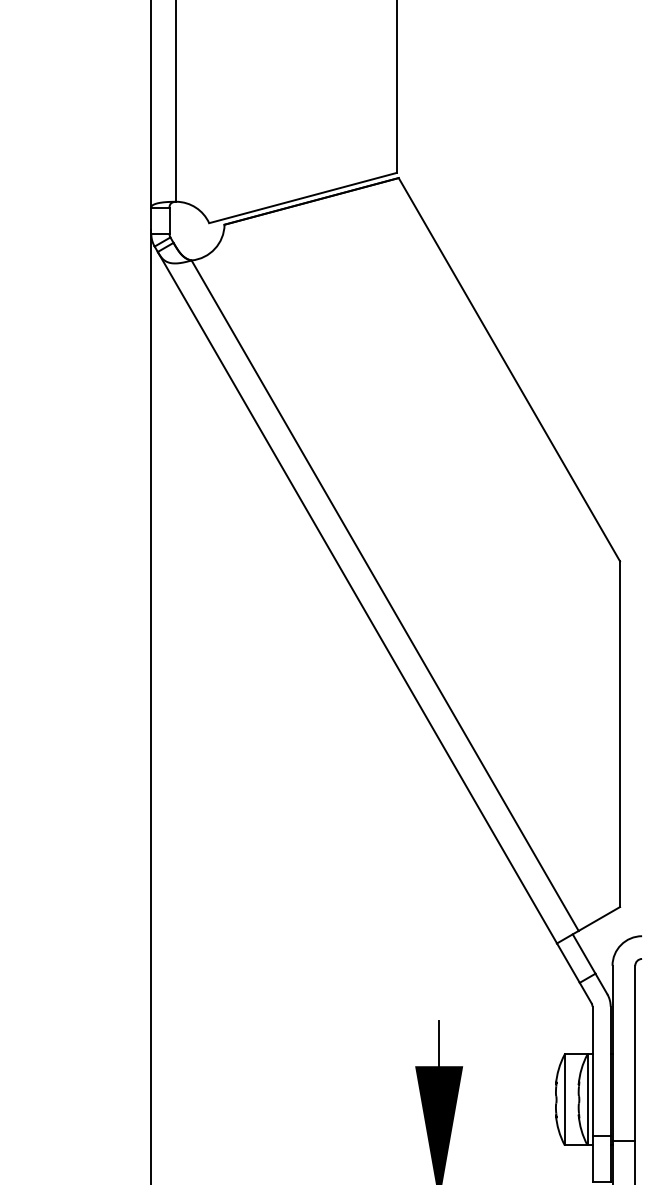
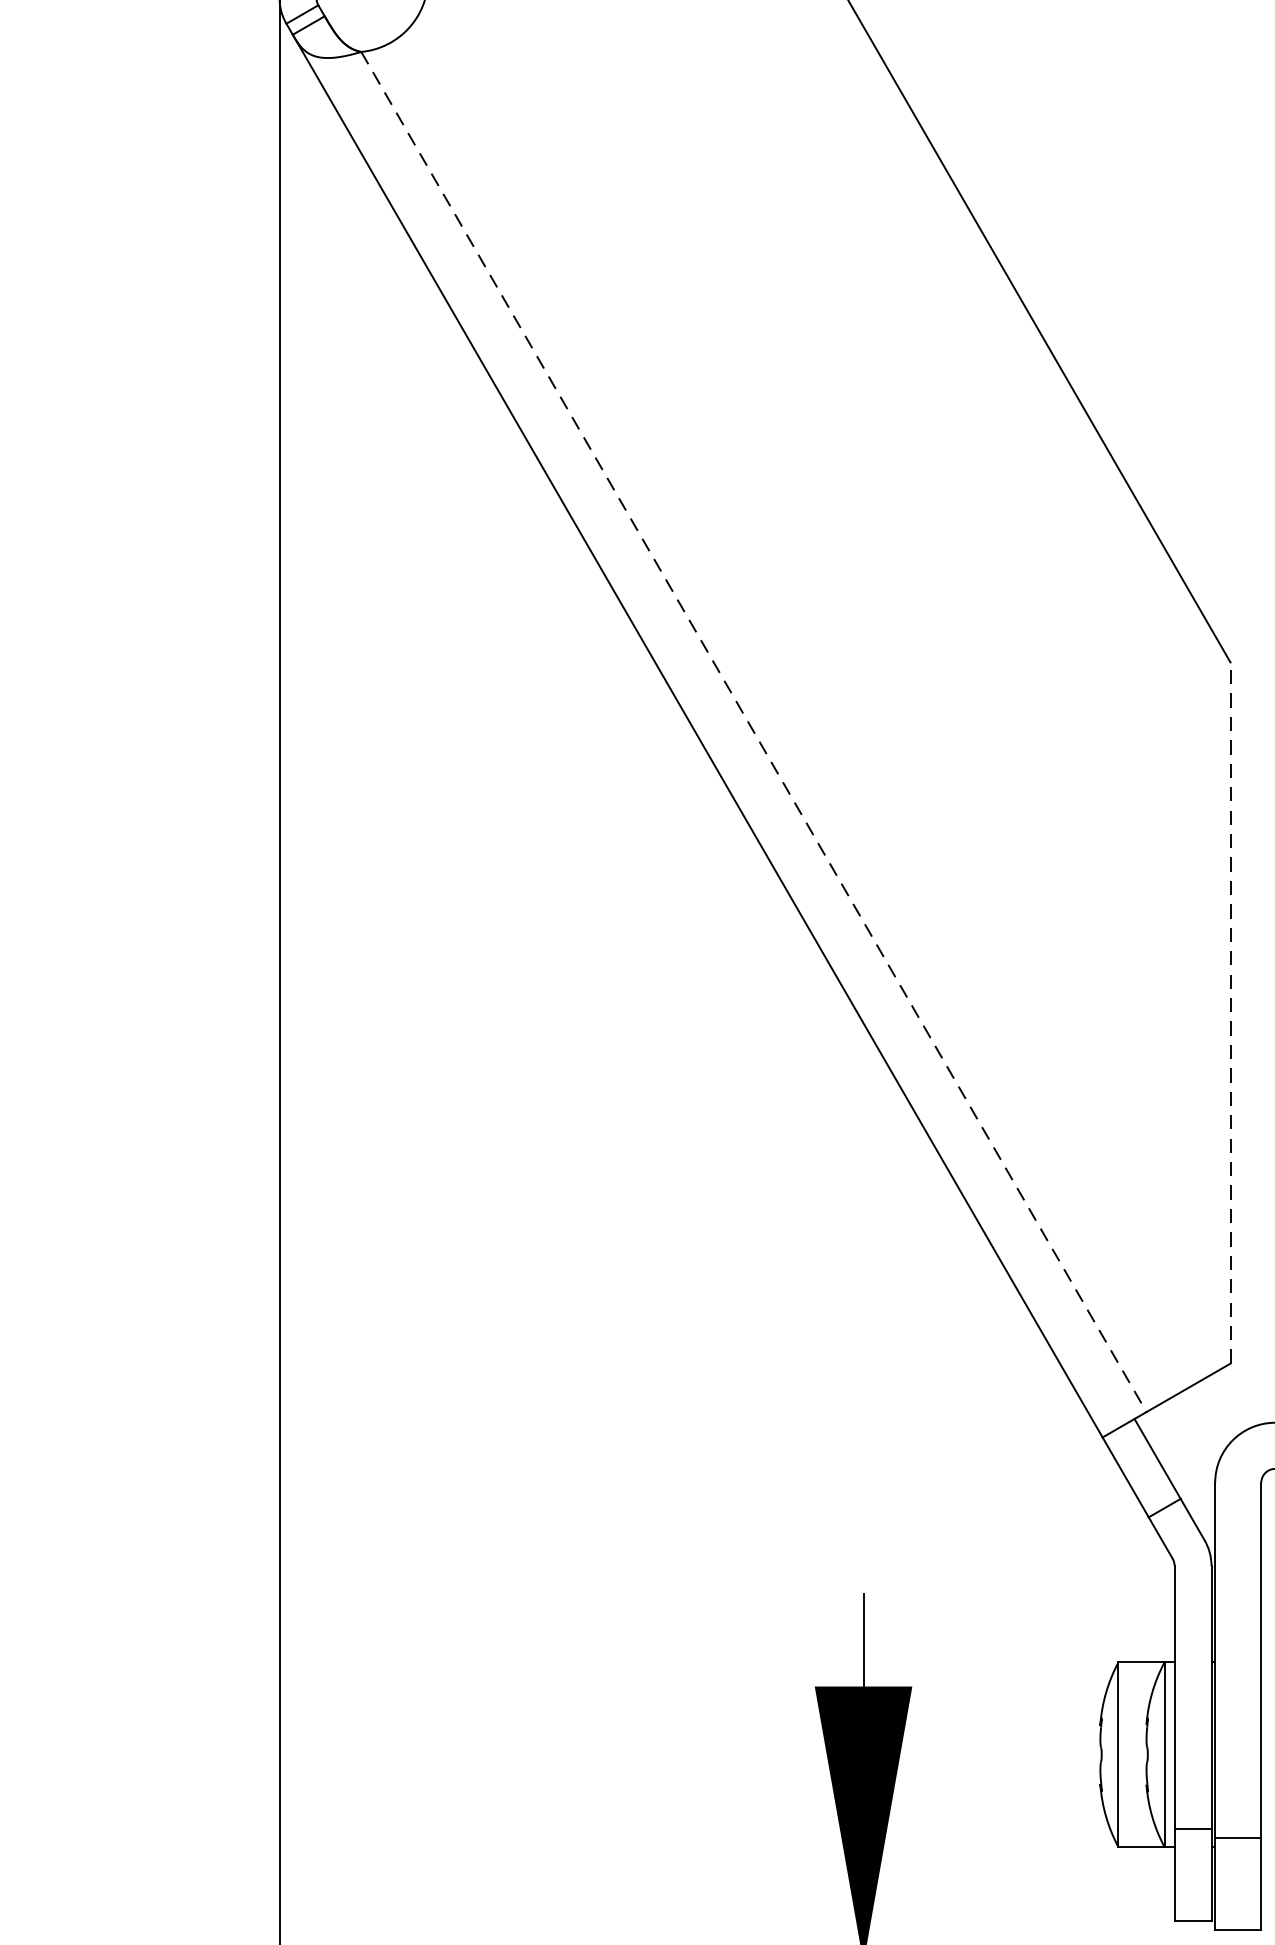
line: (385, 596) -> (754, 733), solid -> dashed
line: (620, 734) -> (1231, 1013), solid -> dashed

